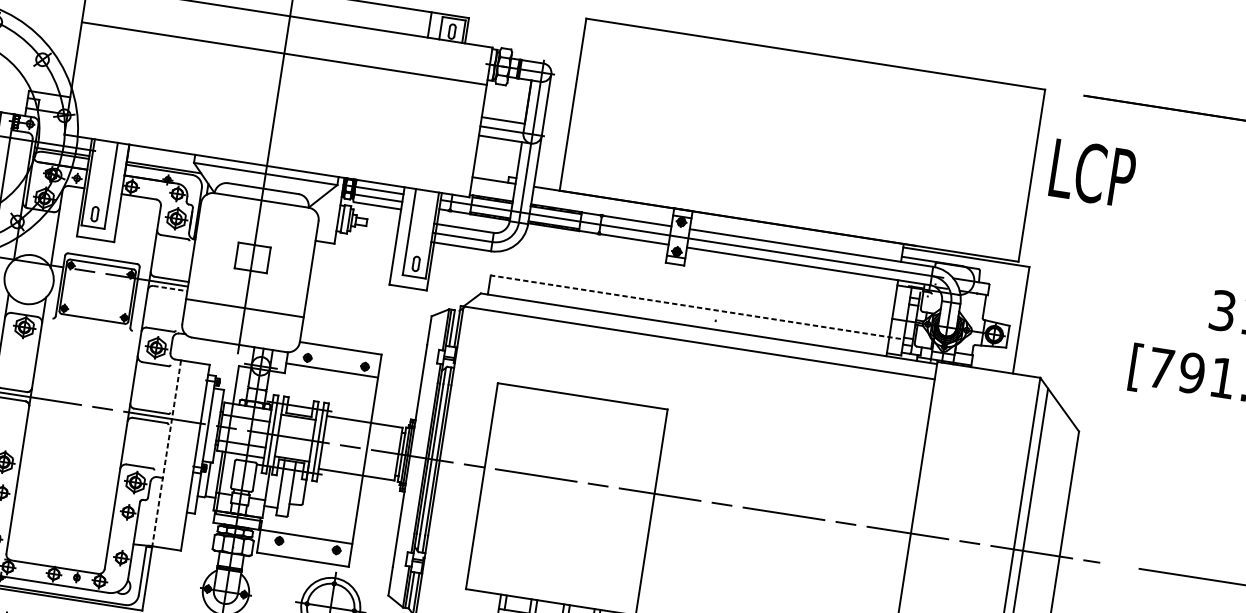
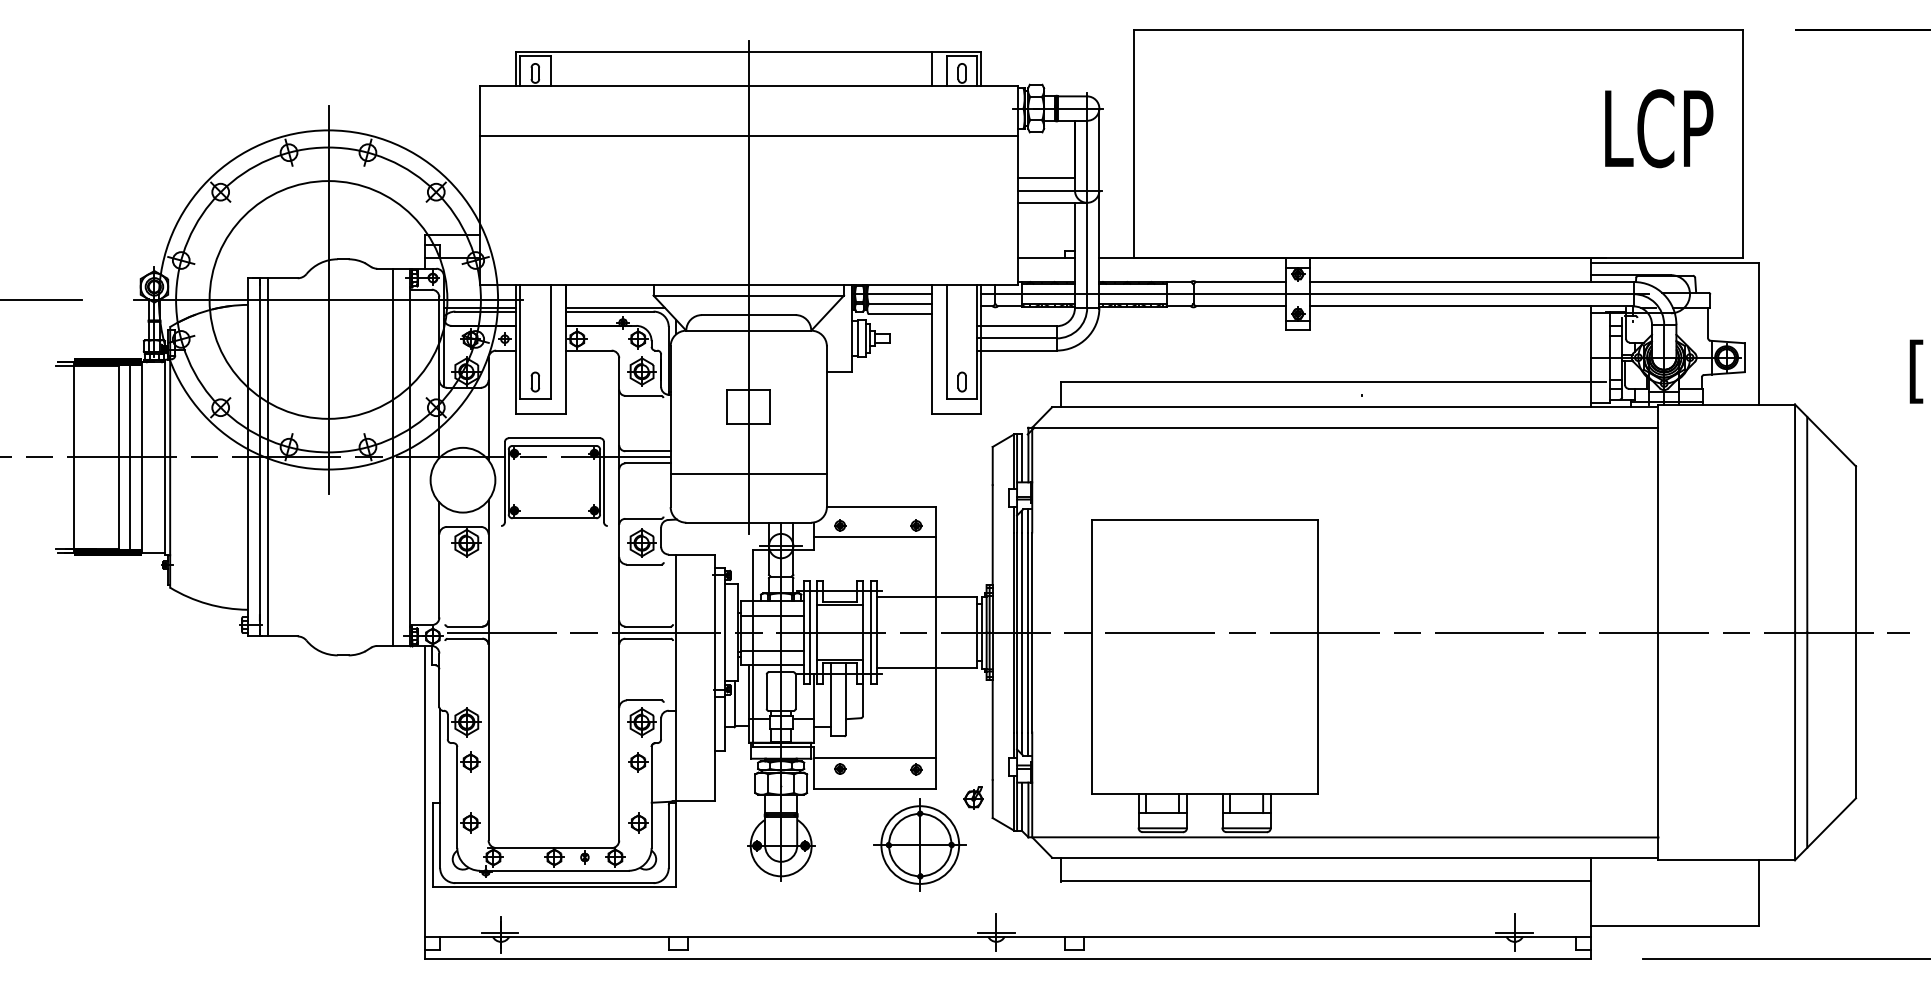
text: (1093, 173) -> (1659, 128), moved
line: (170, 288) -> (648, 463), dashed -> solid
line: (695, 307) -> (1333, 382), dashed -> solid
line: (166, 453) -> (676, 678), dashed -> solid
part: (376, 577) -> (973, 797), added

